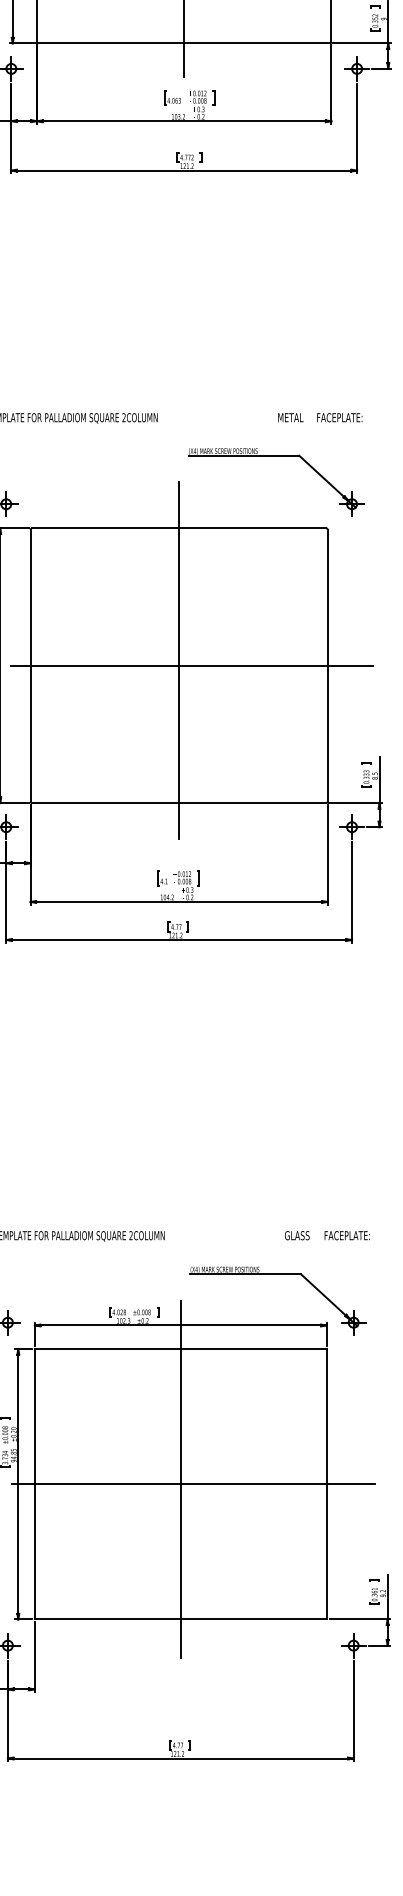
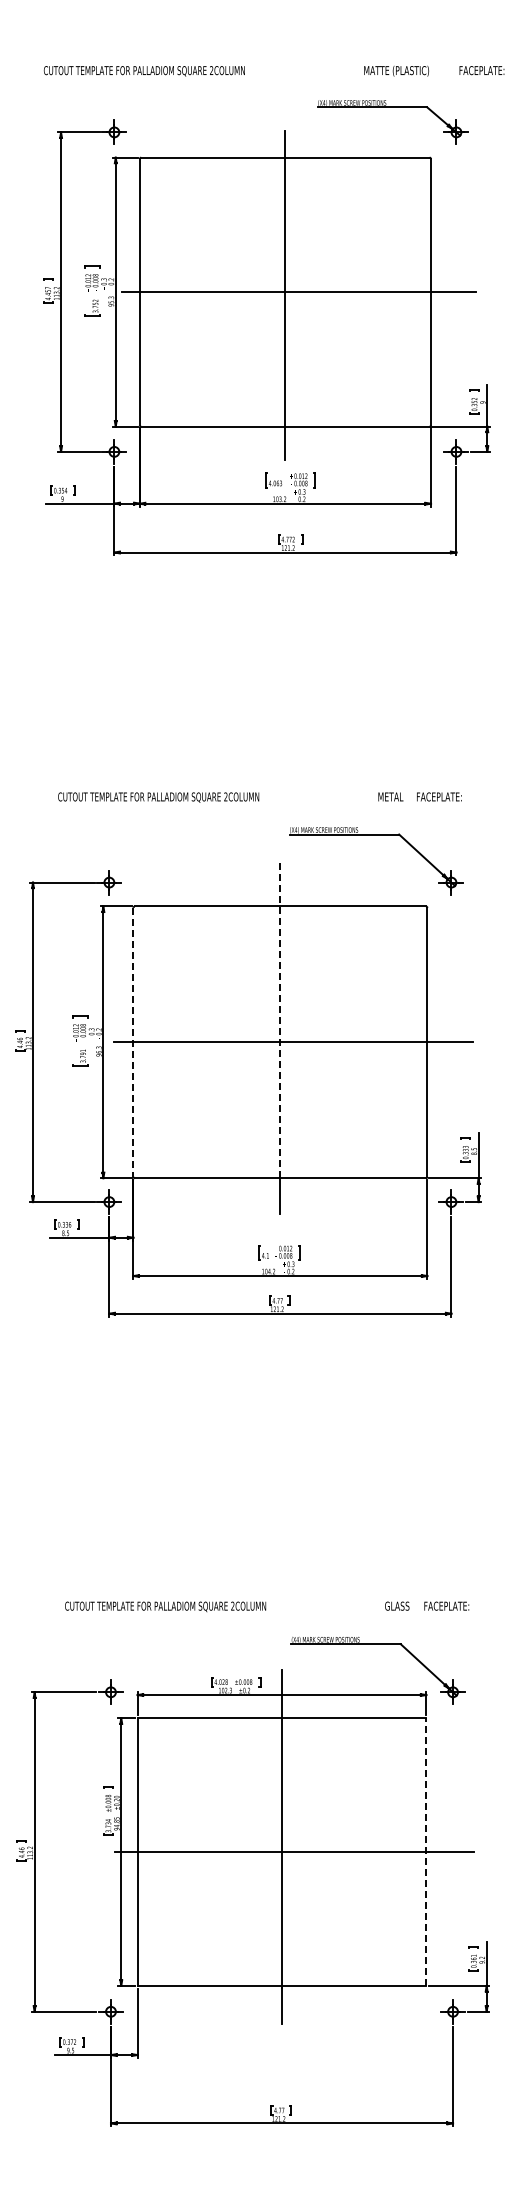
line: (179, 642) -> (280, 1019), solid -> dashed
line: (30, 665) -> (133, 1042), solid -> dashed
line: (326, 1484) -> (426, 1852), solid -> dashed

